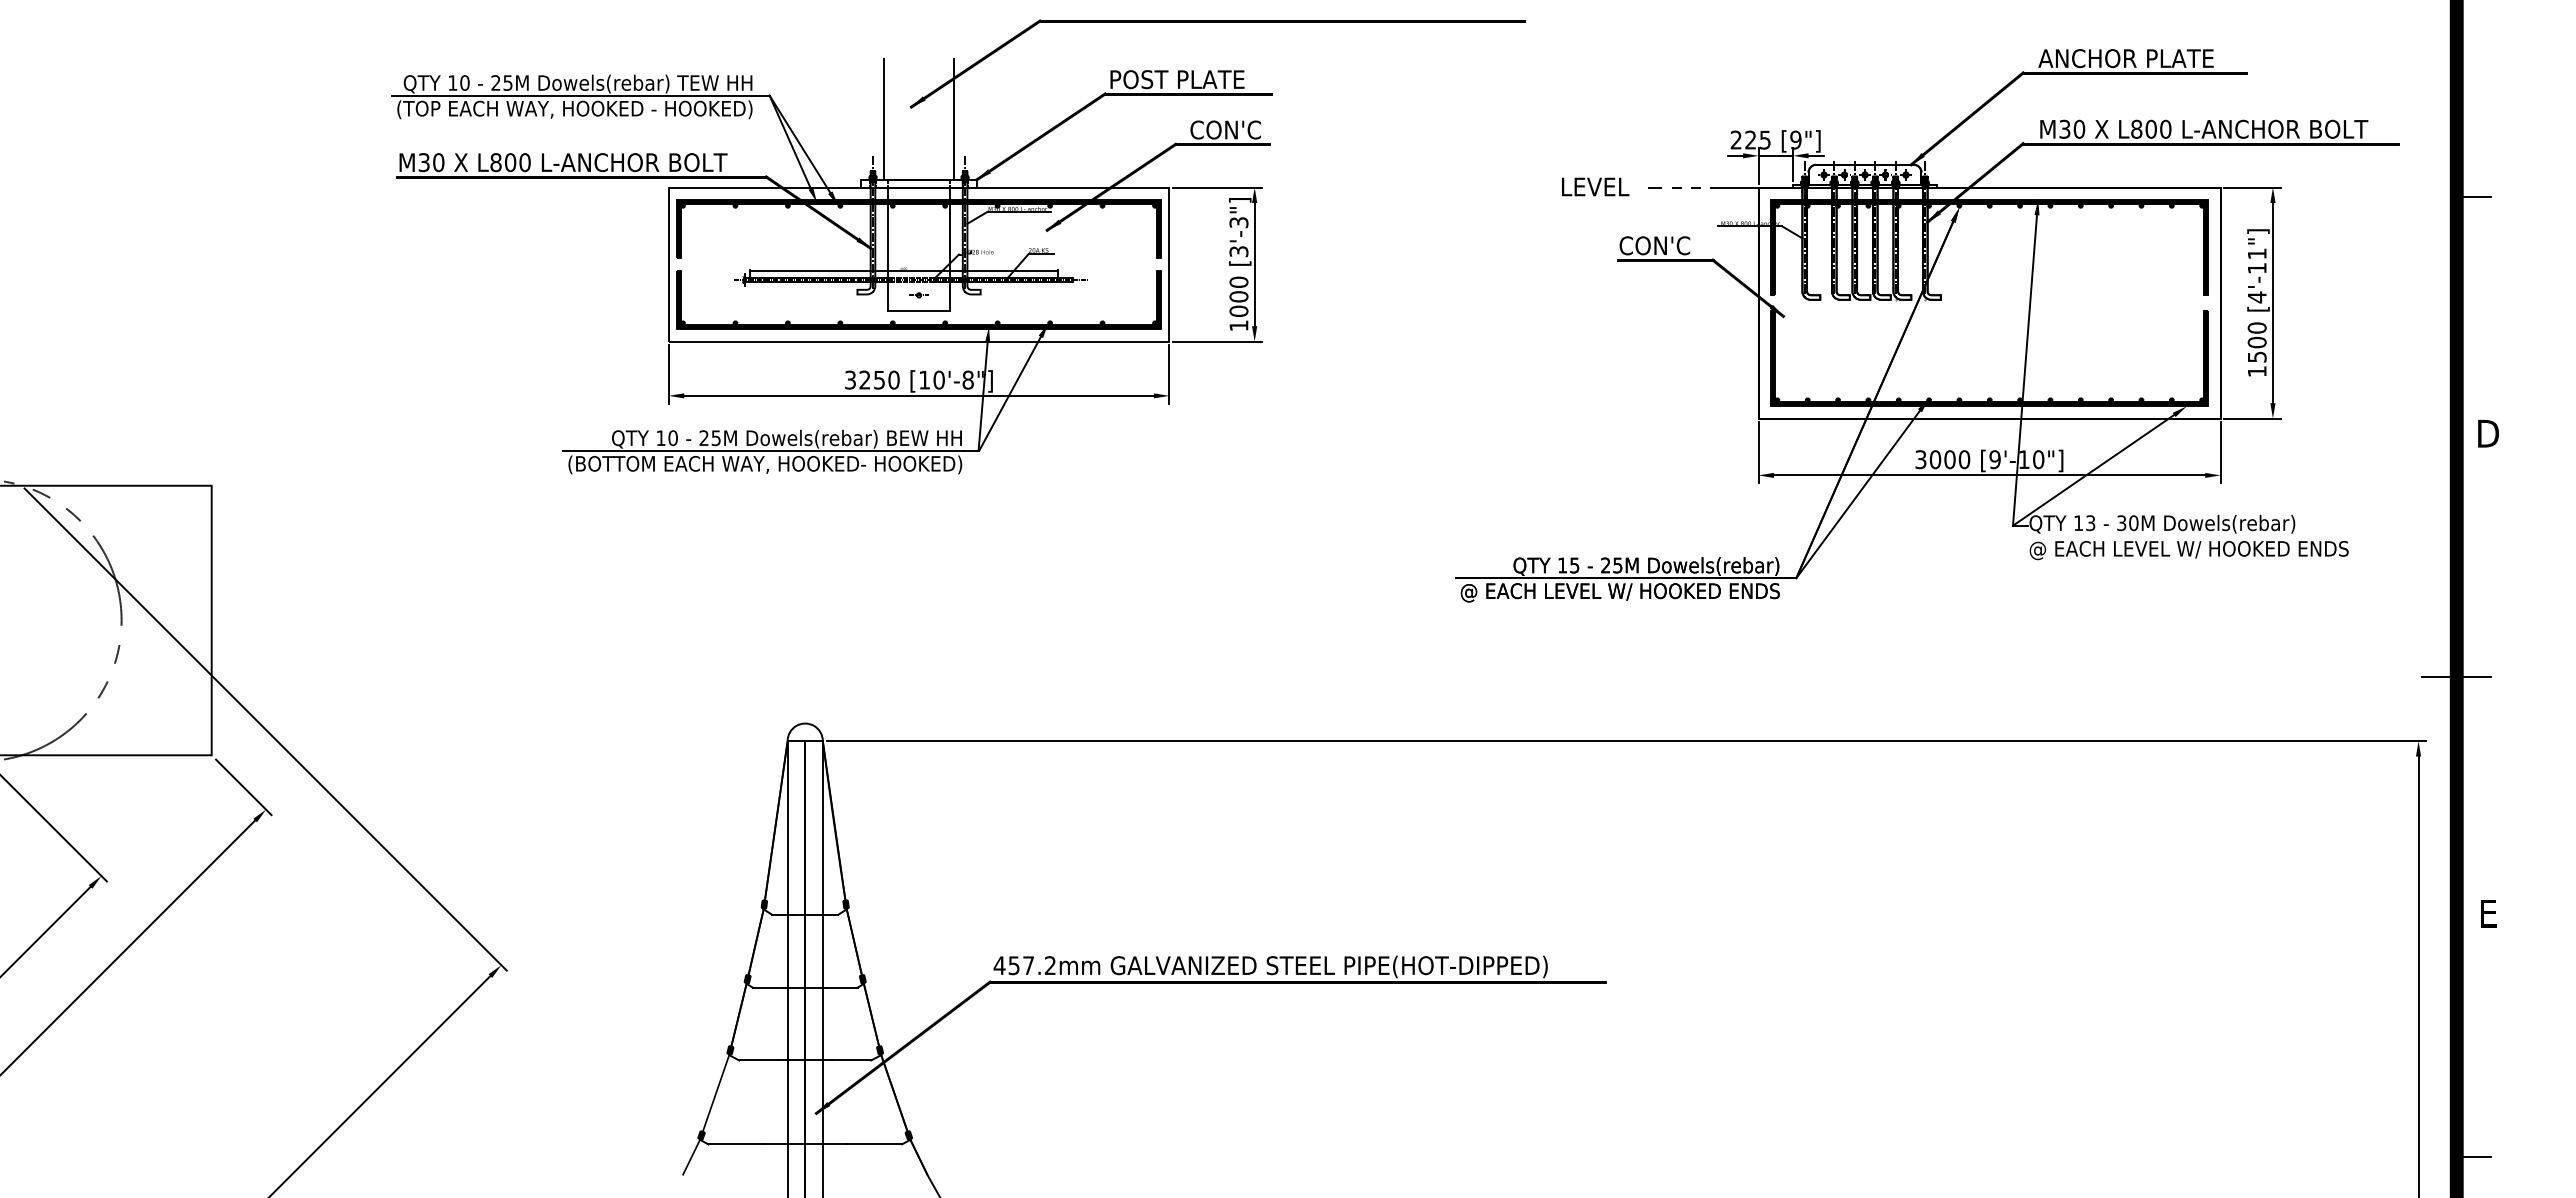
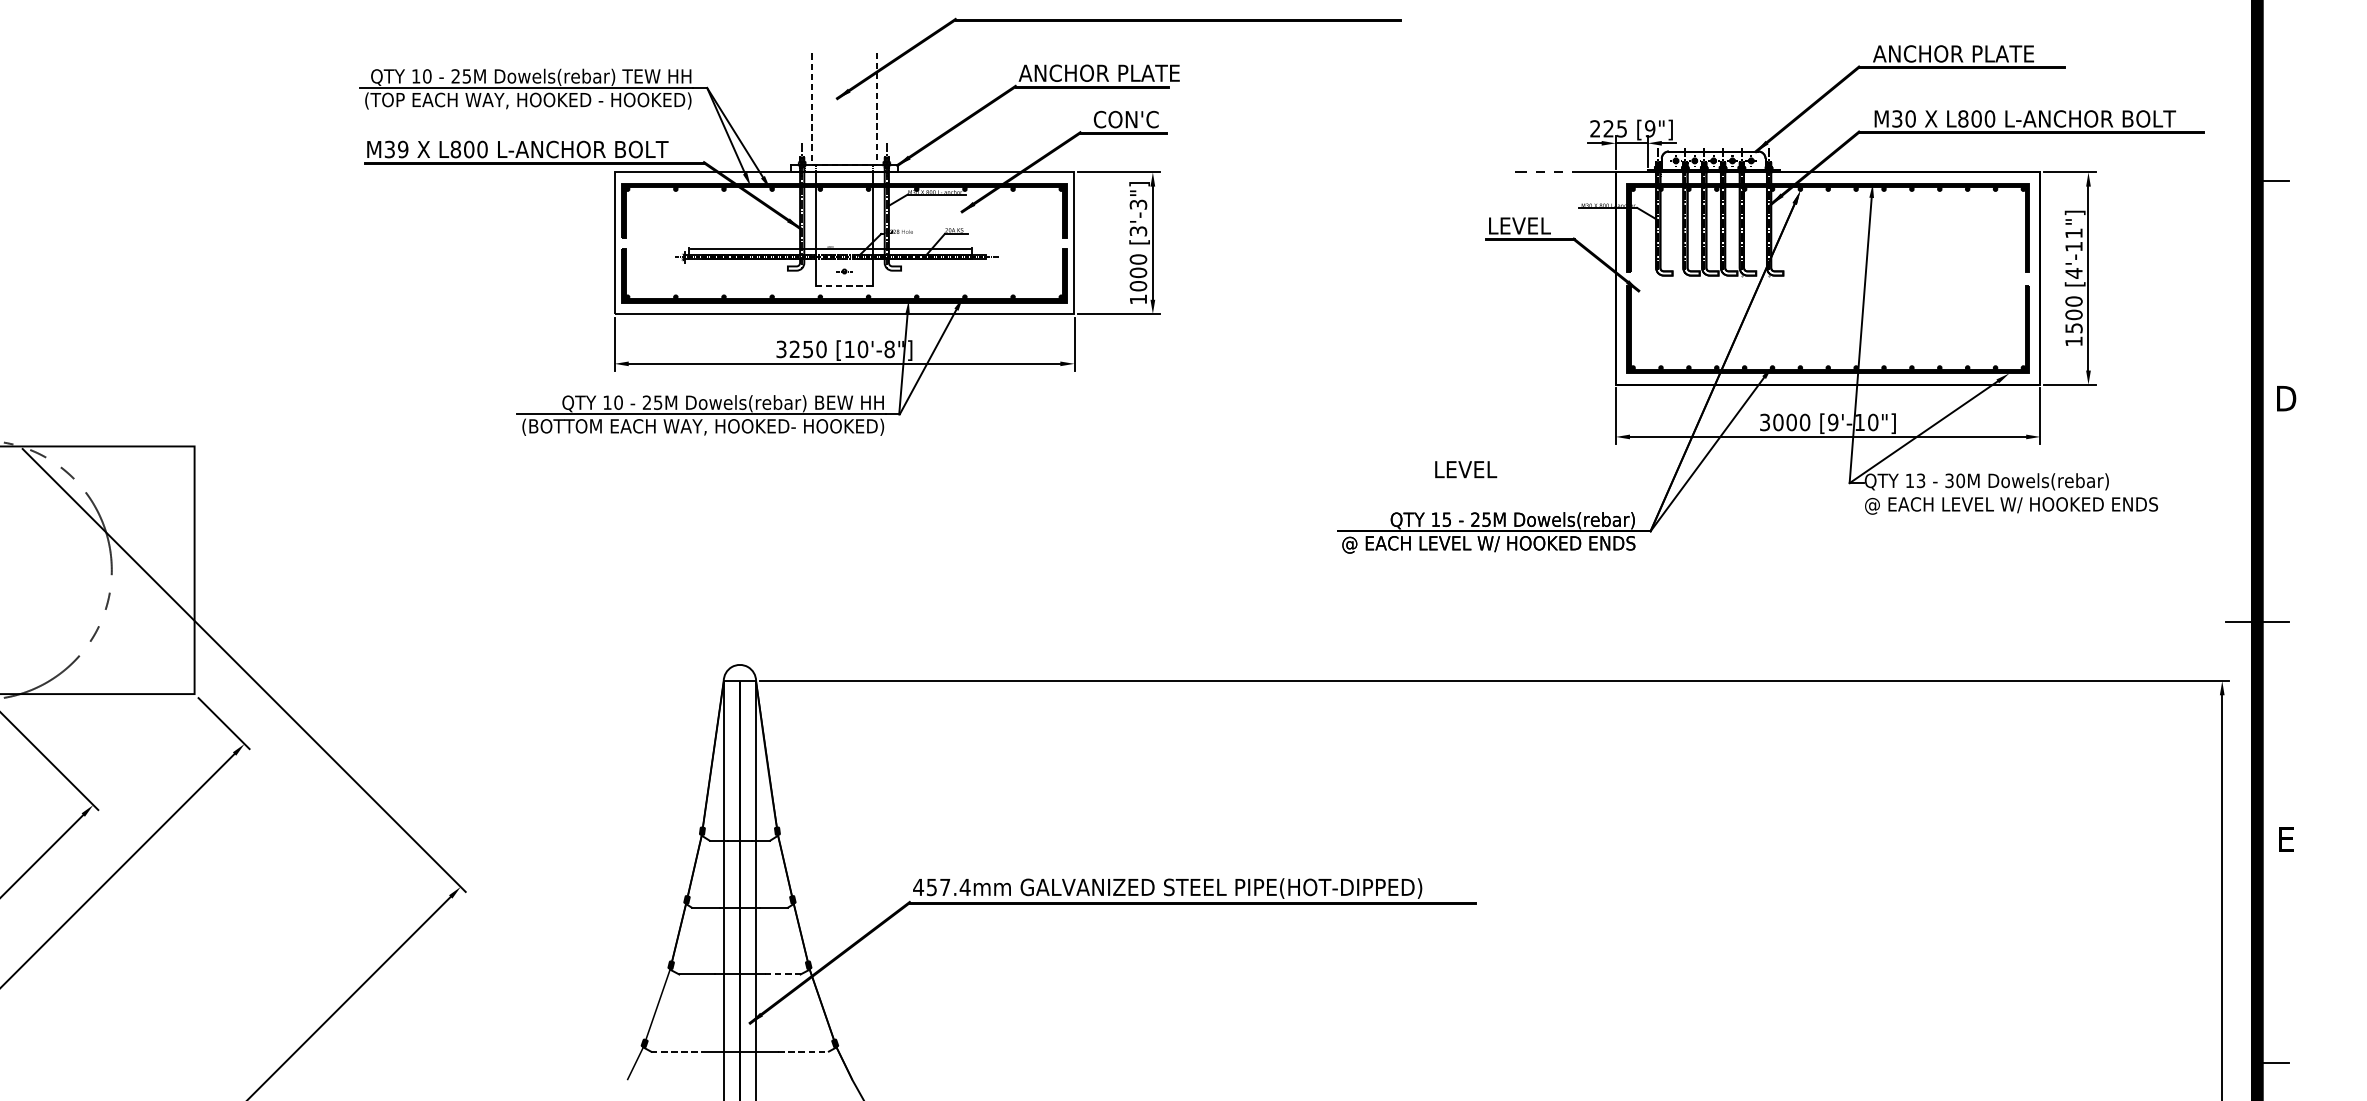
text: (1195, 79) -> (1098, 73), POST PLATE -> ANCHOR PLATE
text: (438, 162) -> (402, 149), M30 -> M39
line: (919, 179) -> (844, 165), solid -> dashed
text: (1595, 186) -> (1466, 469), moved
text: (1654, 245) -> (1520, 225), CON'C -> LEVEL
line: (919, 310) -> (844, 285), solid -> dashed
text: (1050, 965) -> (965, 887), 457.2mm -> 457.4mm
line: (852, 1060) -> (783, 974), solid -> dashed
line: (735, 1144) -> (675, 1051), solid -> dashed
line: (874, 1144) -> (803, 1051), solid -> dashed

